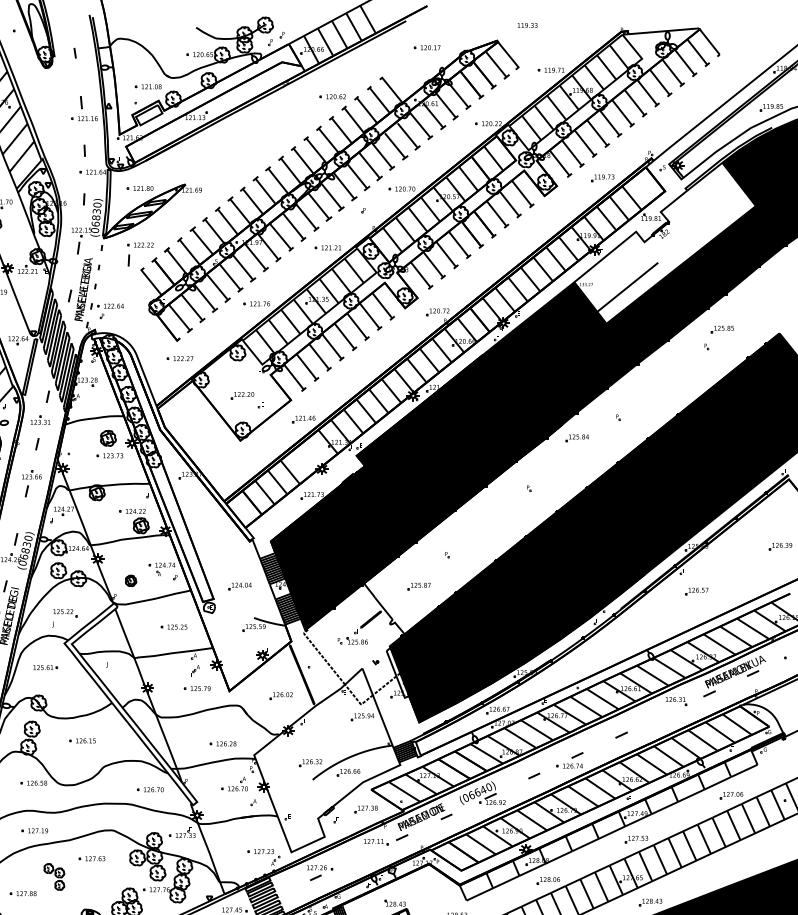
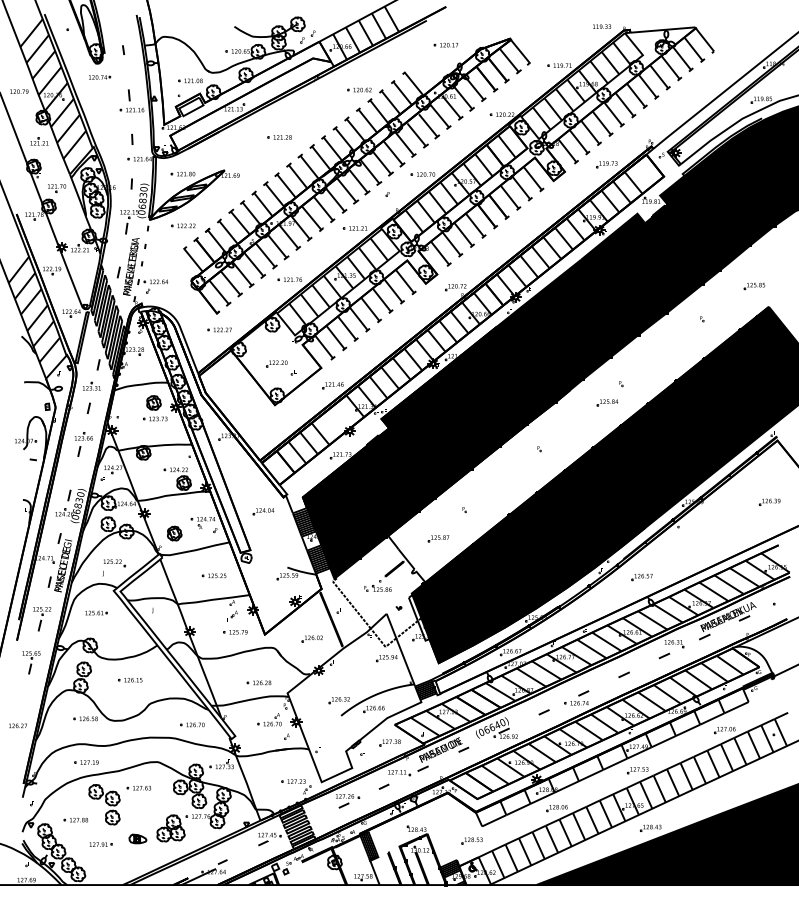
text: (528, 25) -> (602, 26), moved
part: (50, 83) -> (100, 77), added
part: (245, 148) -> (279, 137), added
fill: (664, 242) -> (663, 223), added
line: (128, 259) -> (172, 239), removed
part: (722, 329) -> (754, 286), moved
part: (577, 437) -> (607, 402), moved
part: (130, 580) -> (174, 533), size x1.43
part: (239, 586) -> (263, 511), moved
part: (696, 591) -> (641, 577), moved
line: (665, 713) -> (664, 655), added
line: (358, 856) -> (383, 786), added
part: (54, 876) -> (104, 804), size x1.67

